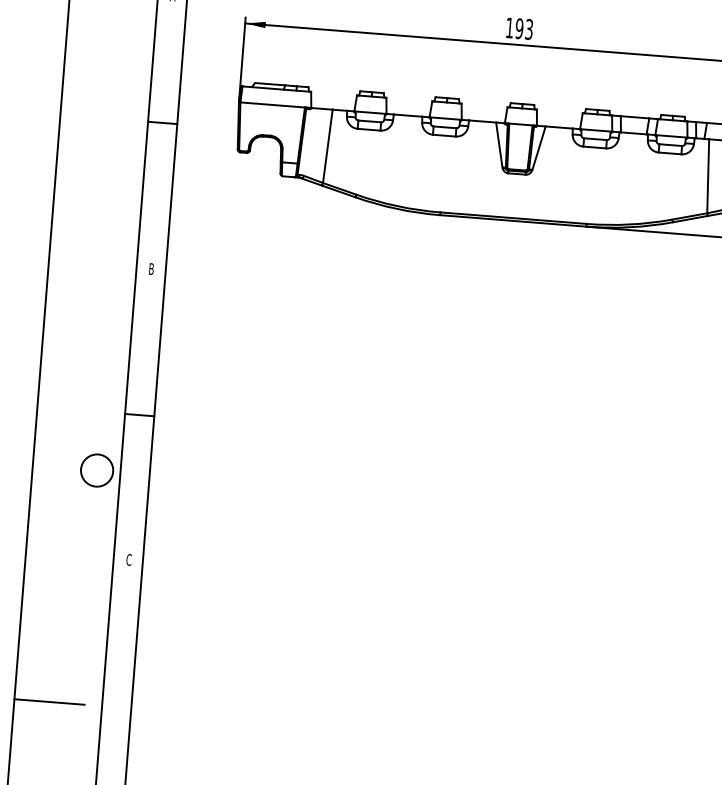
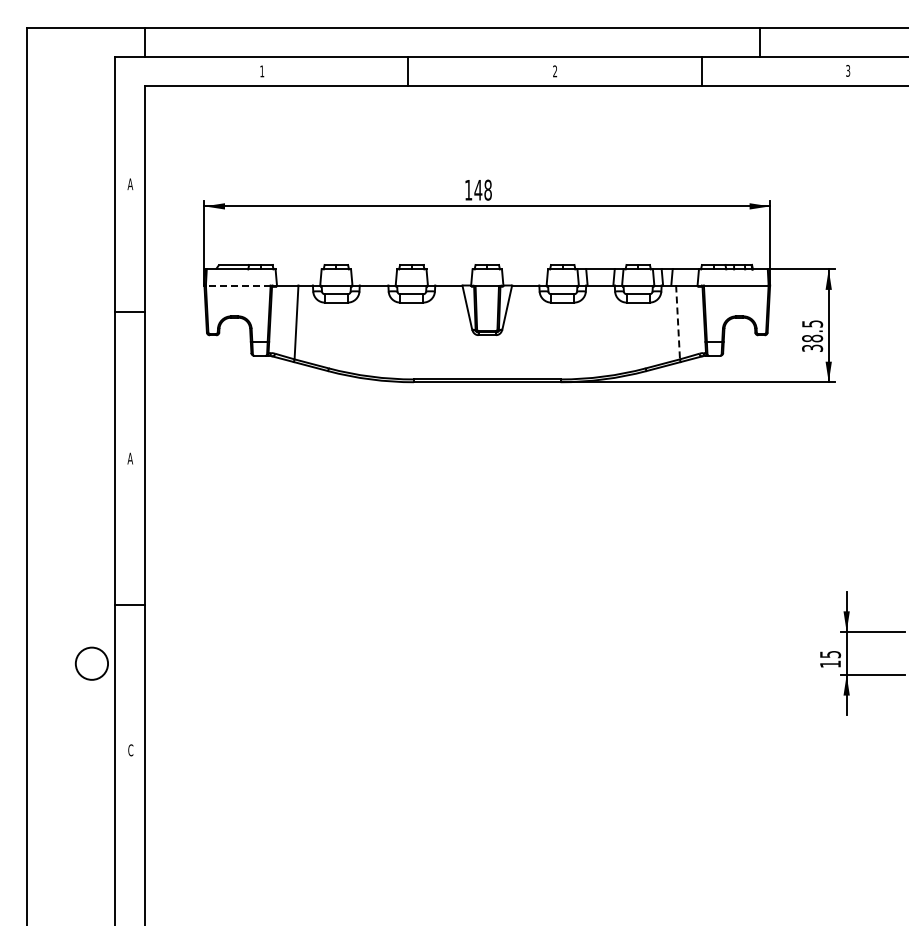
text: (523, 28) -> (482, 189), 193 -> 148
line: (271, 104) -> (237, 285), solid -> dashed
line: (708, 176) -> (678, 322), solid -> dashed
text: (151, 268) -> (130, 458), B -> A
line: (49, 702) -> (62, 898), removed

